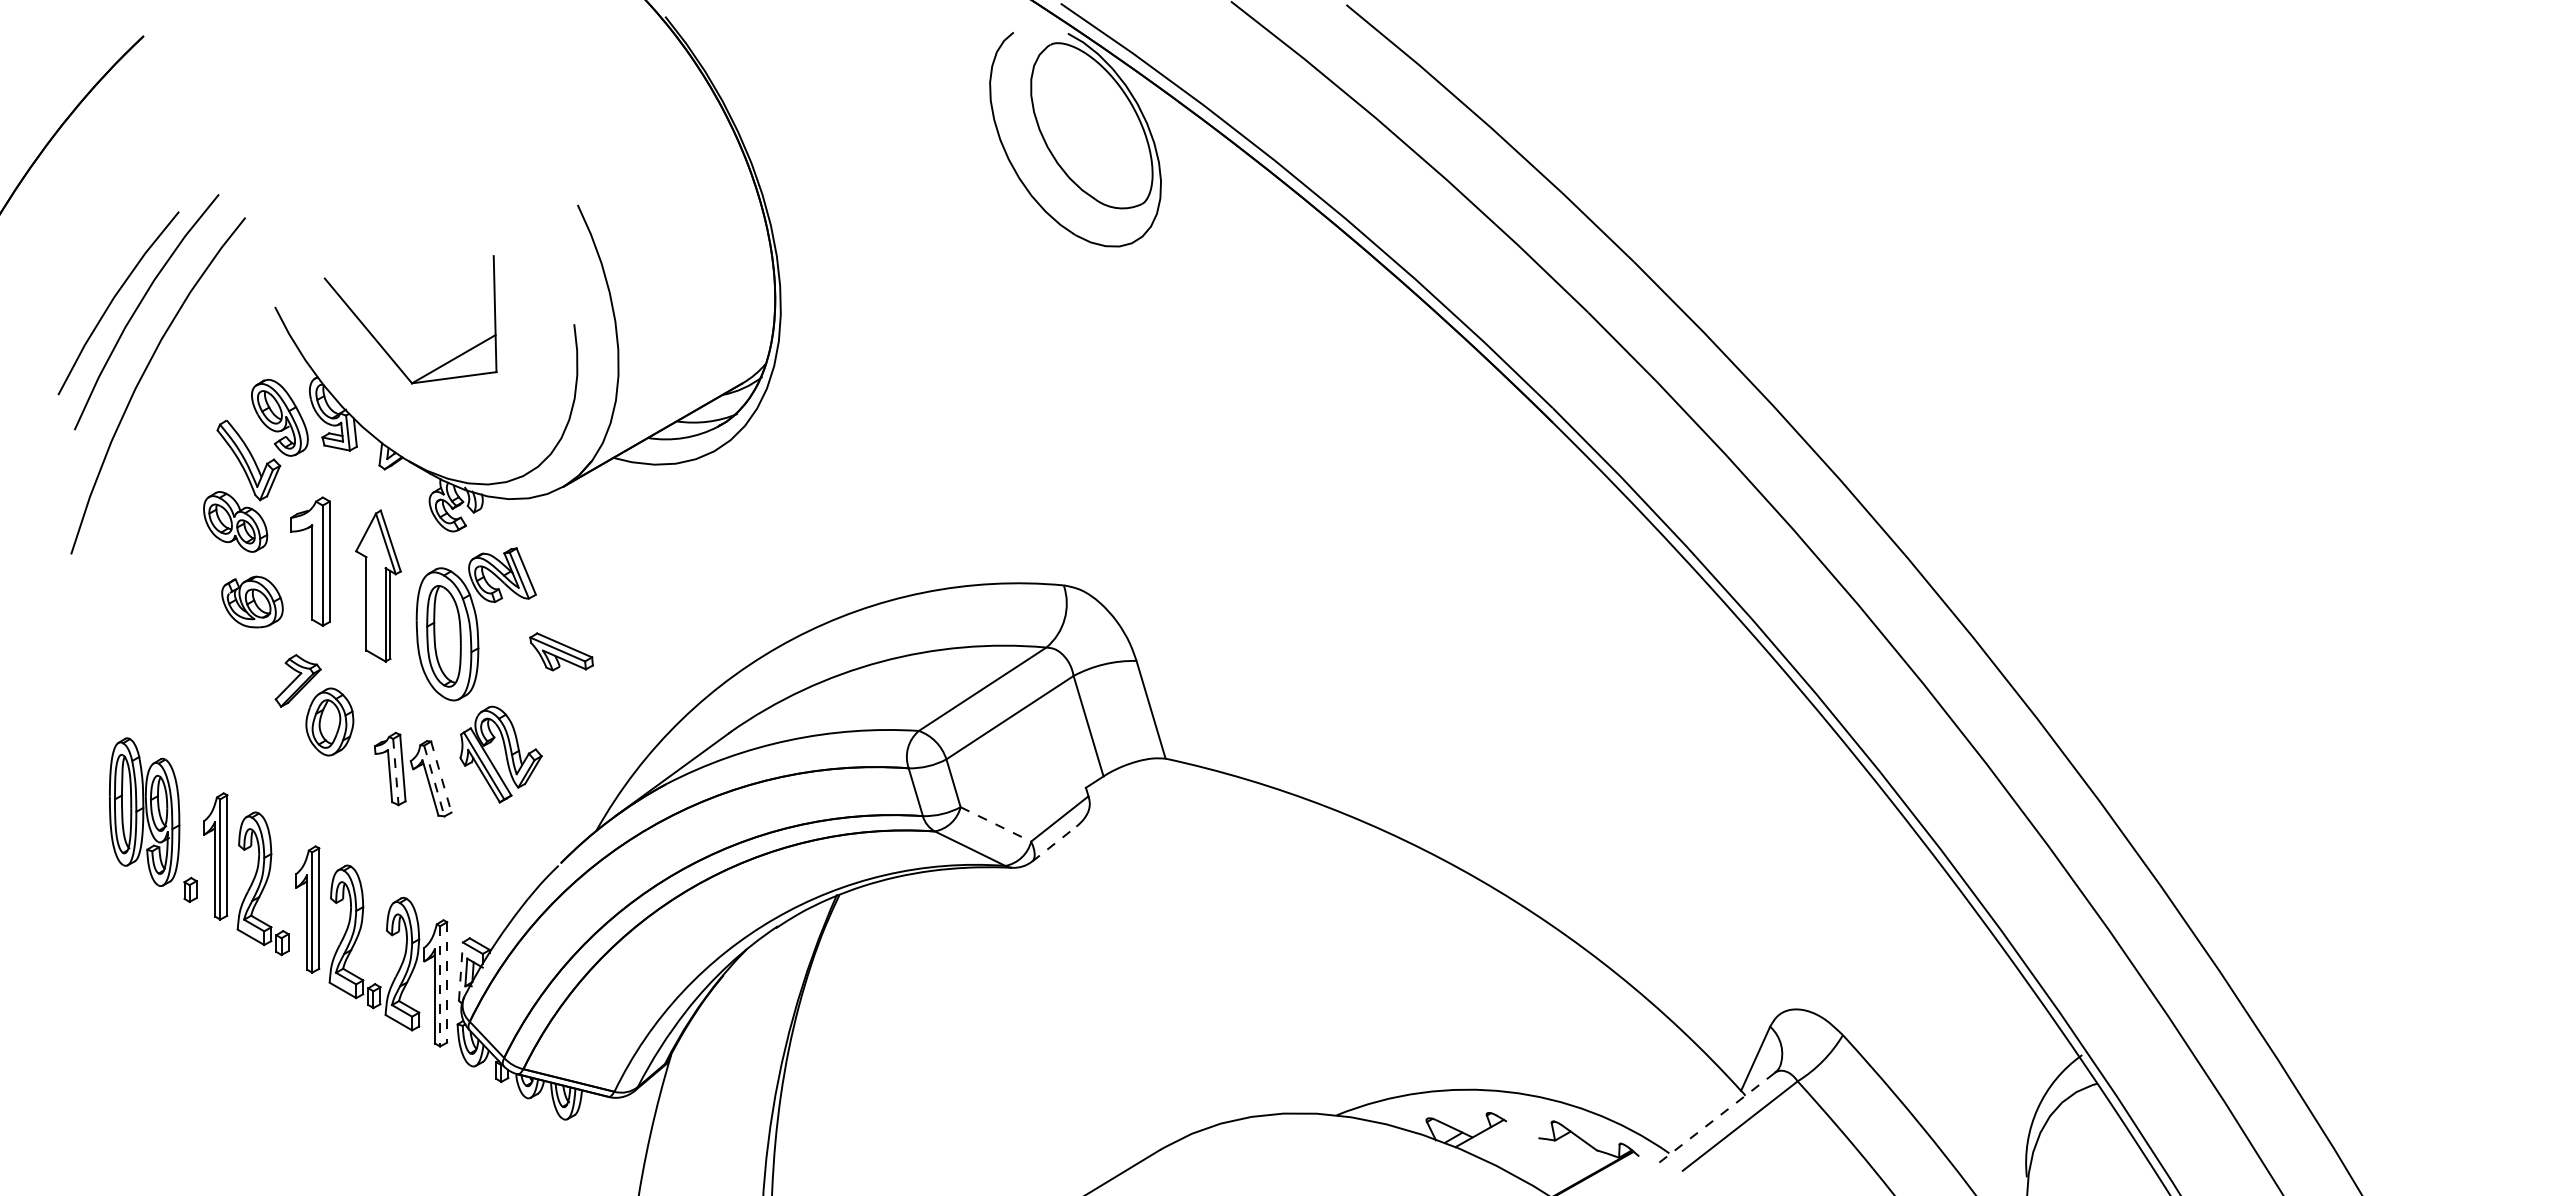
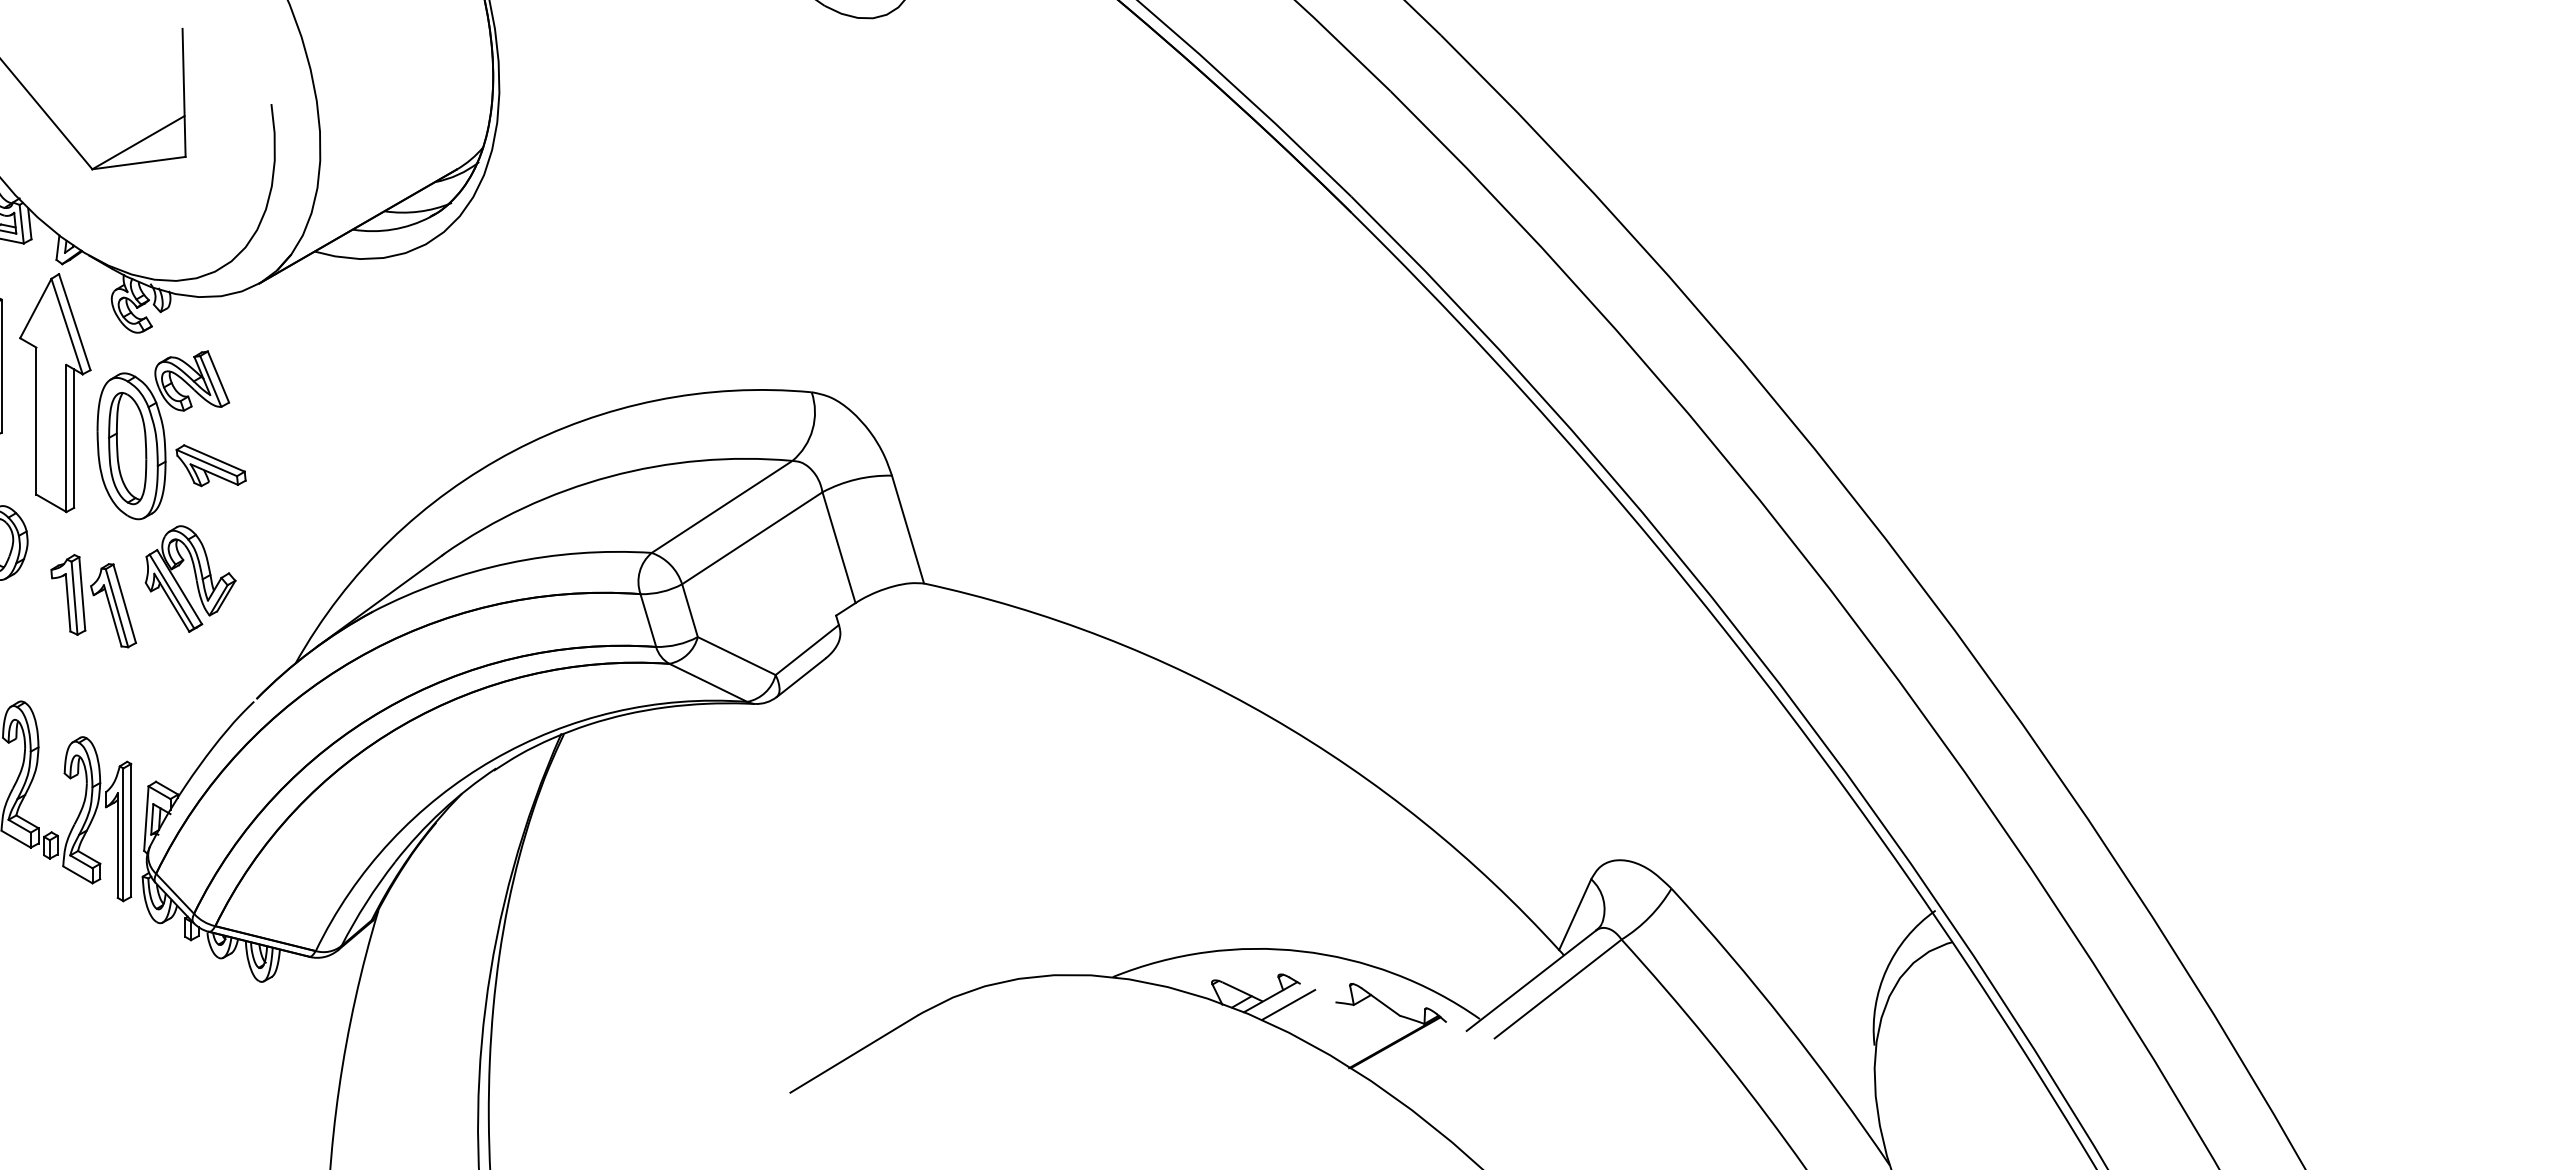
part: (378, 585) -> (55, 392), size x1.43
part: (561, 651) -> (210, 465), moved
line: (395, 772) -> (74, 598), dashed -> solid
line: (441, 777) -> (124, 604), dashed -> solid
line: (434, 781) -> (117, 608), dashed -> solid
line: (996, 824) -> (737, 656), dashed -> solid
line: (1054, 843) -> (801, 677), dashed -> solid
line: (461, 971) -> (146, 818), dashed -> solid
line: (447, 982) -> (131, 830), dashed -> solid
line: (440, 986) -> (123, 834), dashed -> solid
line: (1715, 1118) -> (1530, 980), dashed -> solid
line: (1495, 1140) -> (1288, 1004), added

